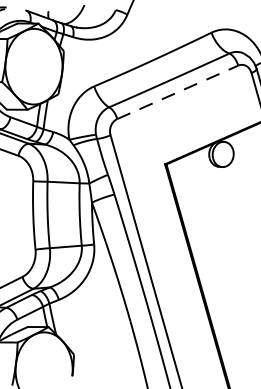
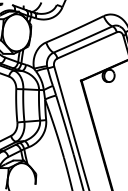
line: (178, 92) -> (87, 45), dashed -> solid

